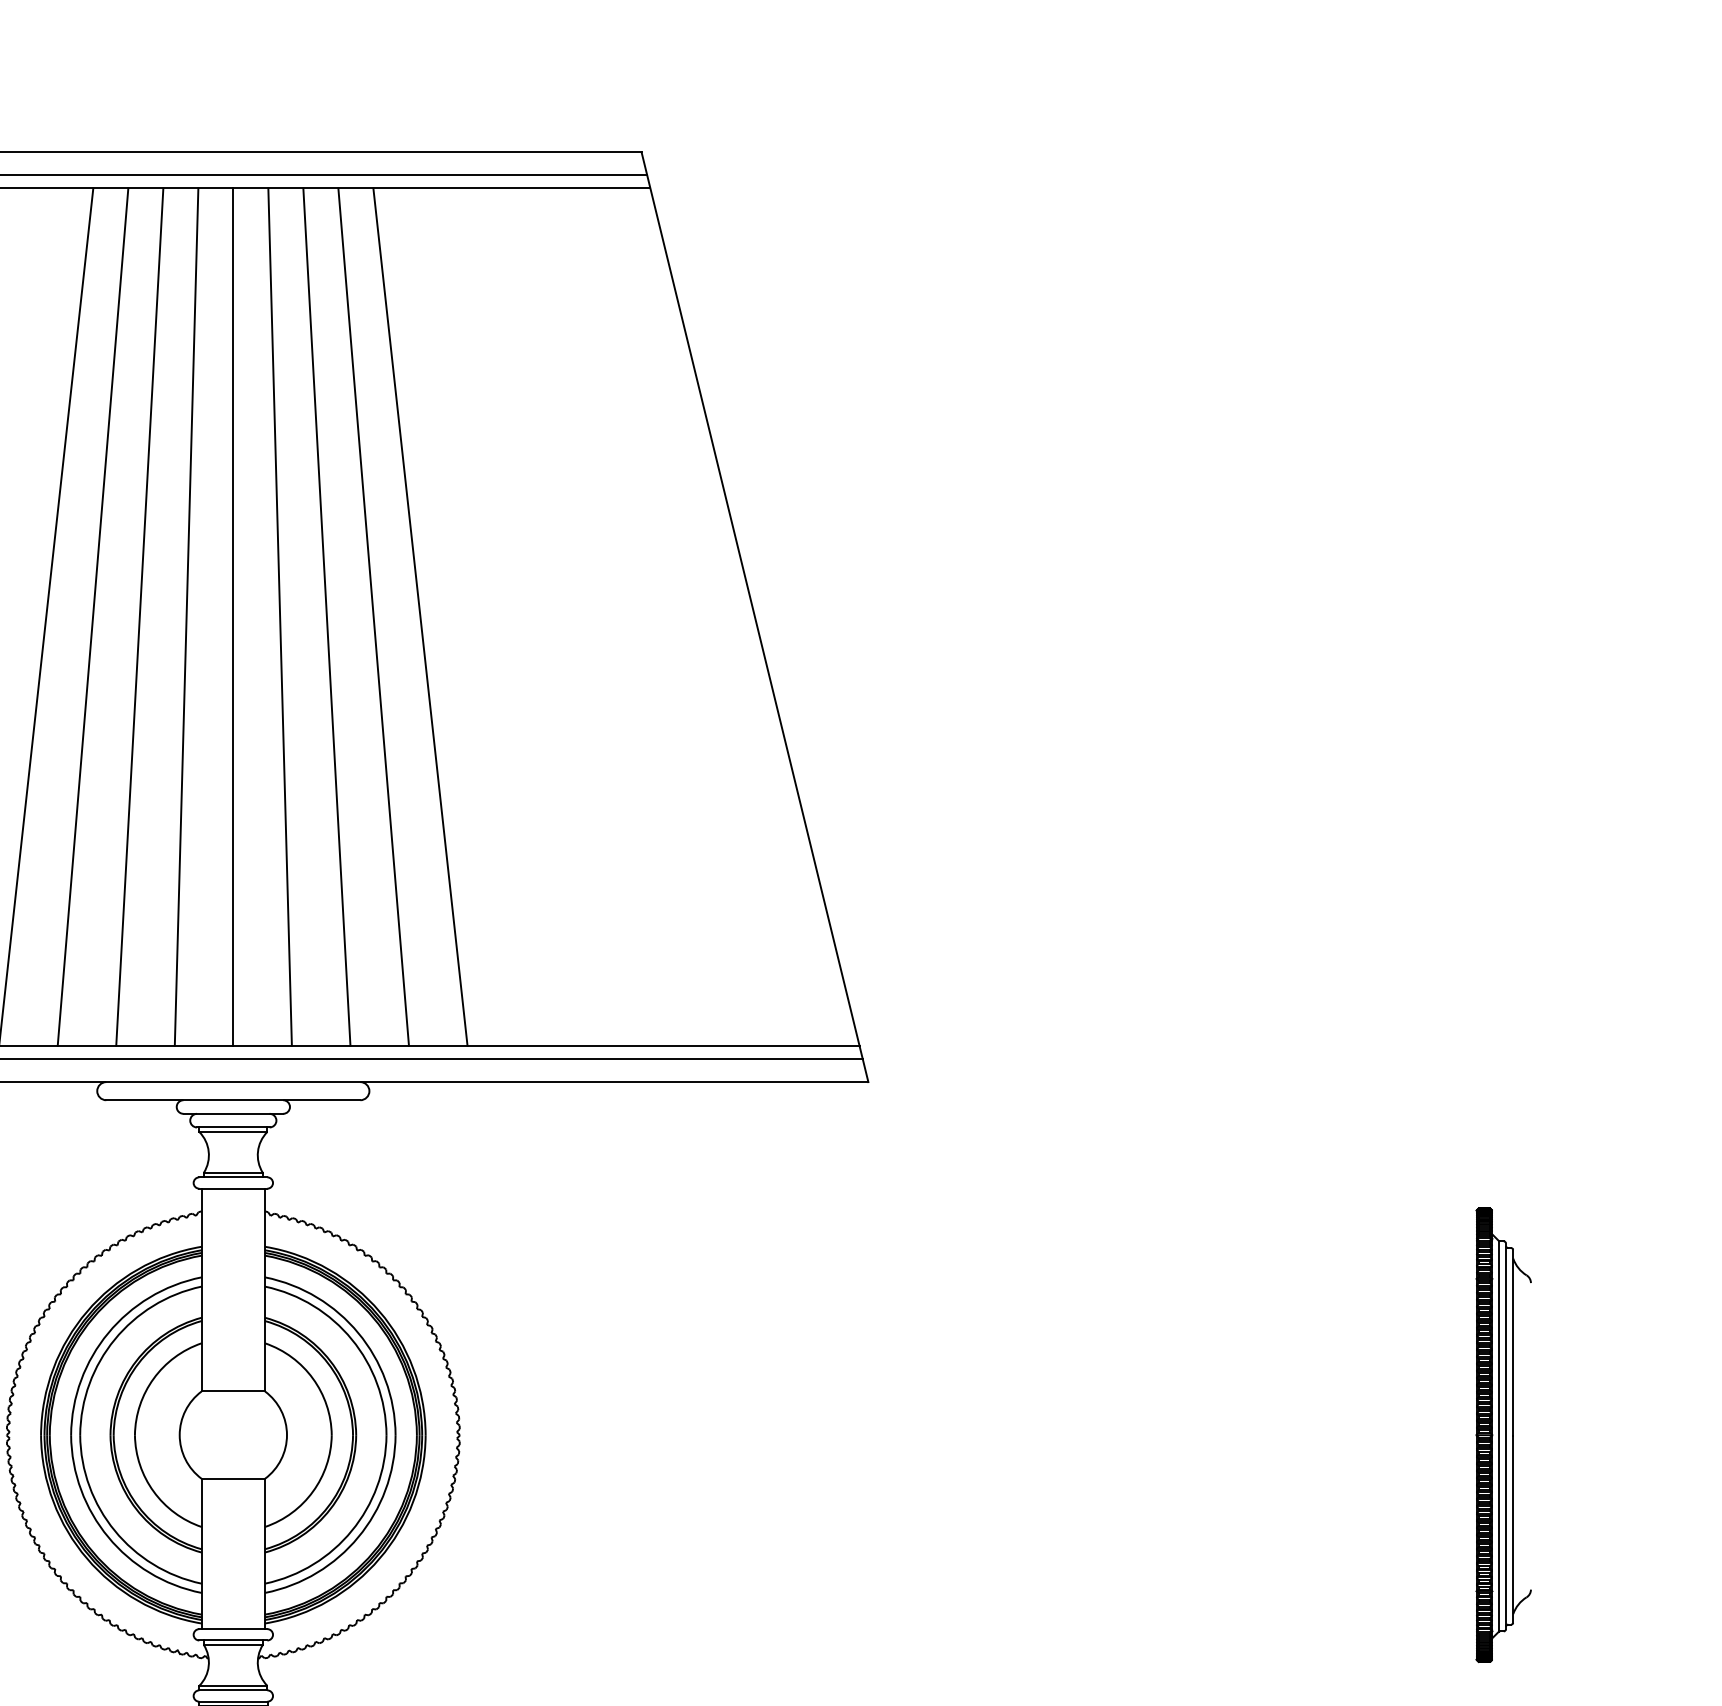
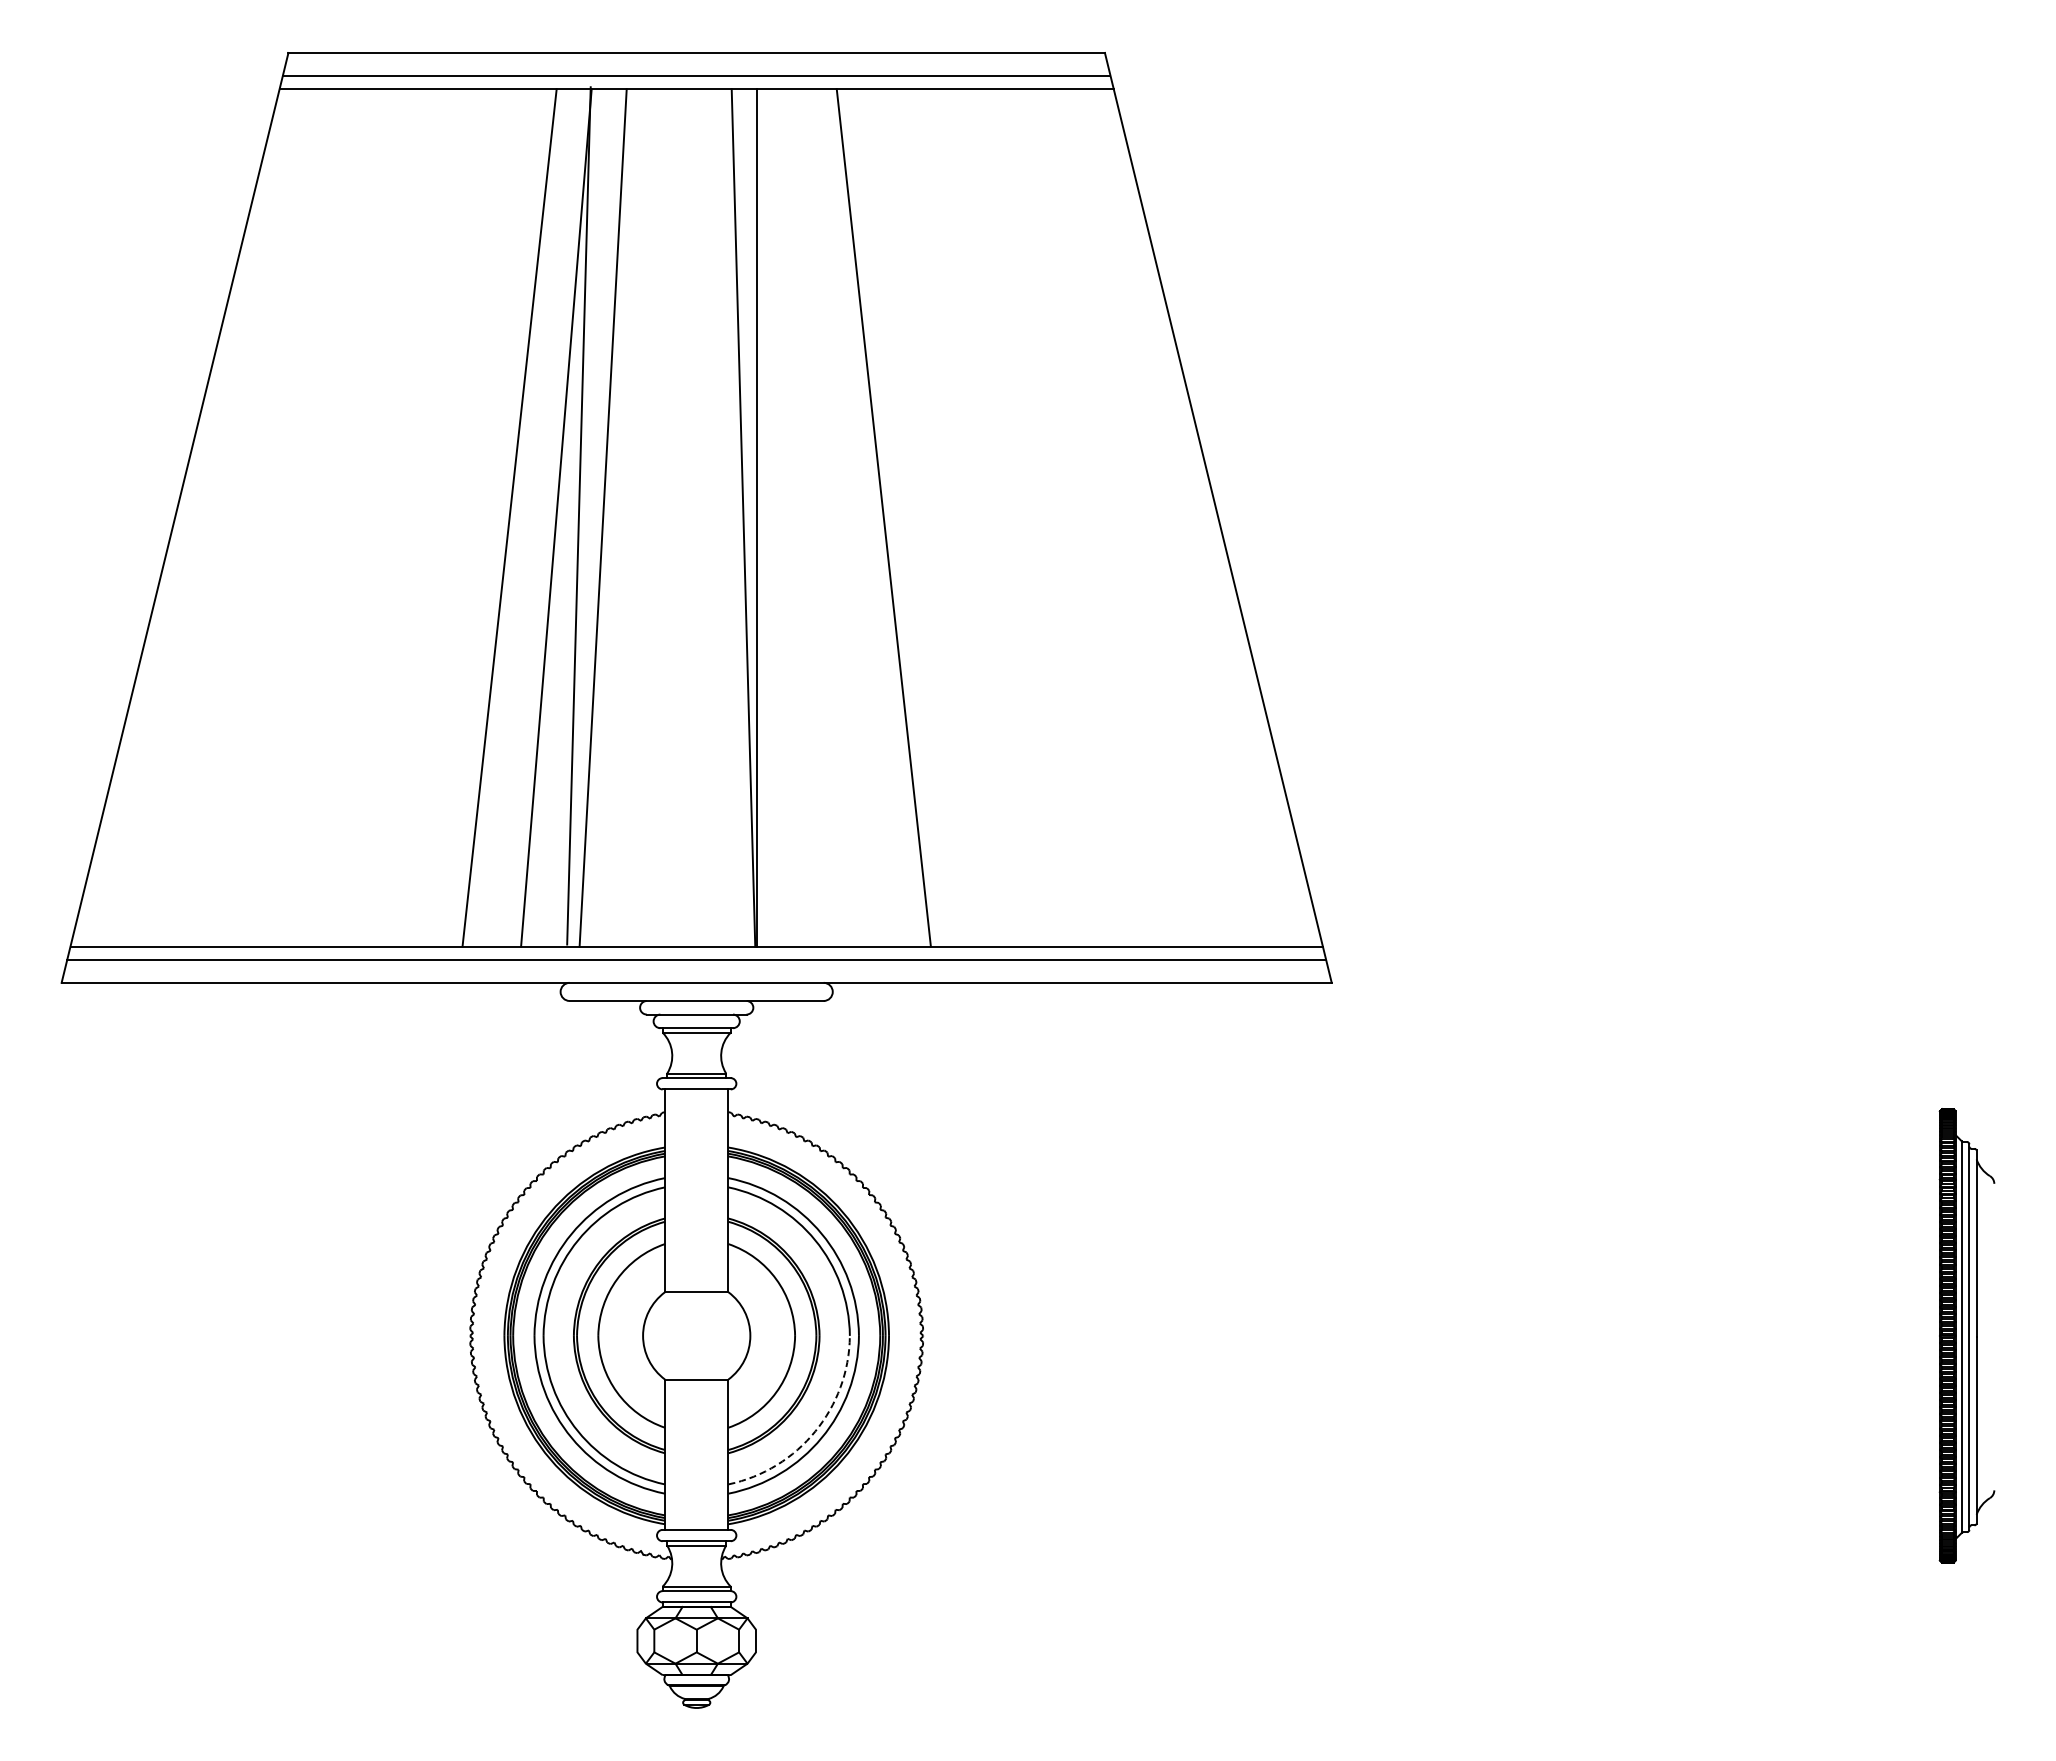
line: (186, 616) -> (578, 515), moved
line: (233, 616) -> (756, 517), moved
line: (326, 616) -> (789, 517), removed
line: (373, 616) -> (836, 517), removed
arc: (352, 1530) -> (815, 1431), solid -> dashed

